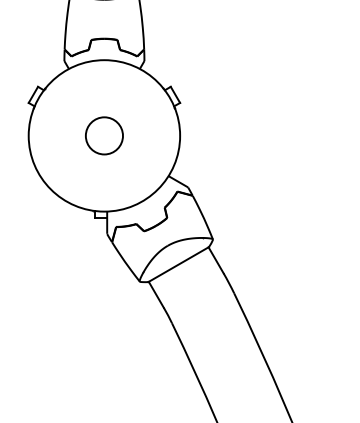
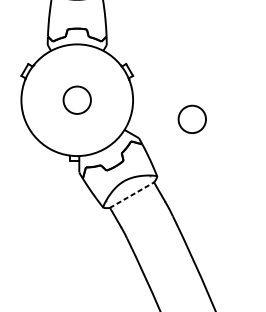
circle: (260, 161) -> (192, 119), added
line: (178, 264) -> (131, 195), solid -> dashed

